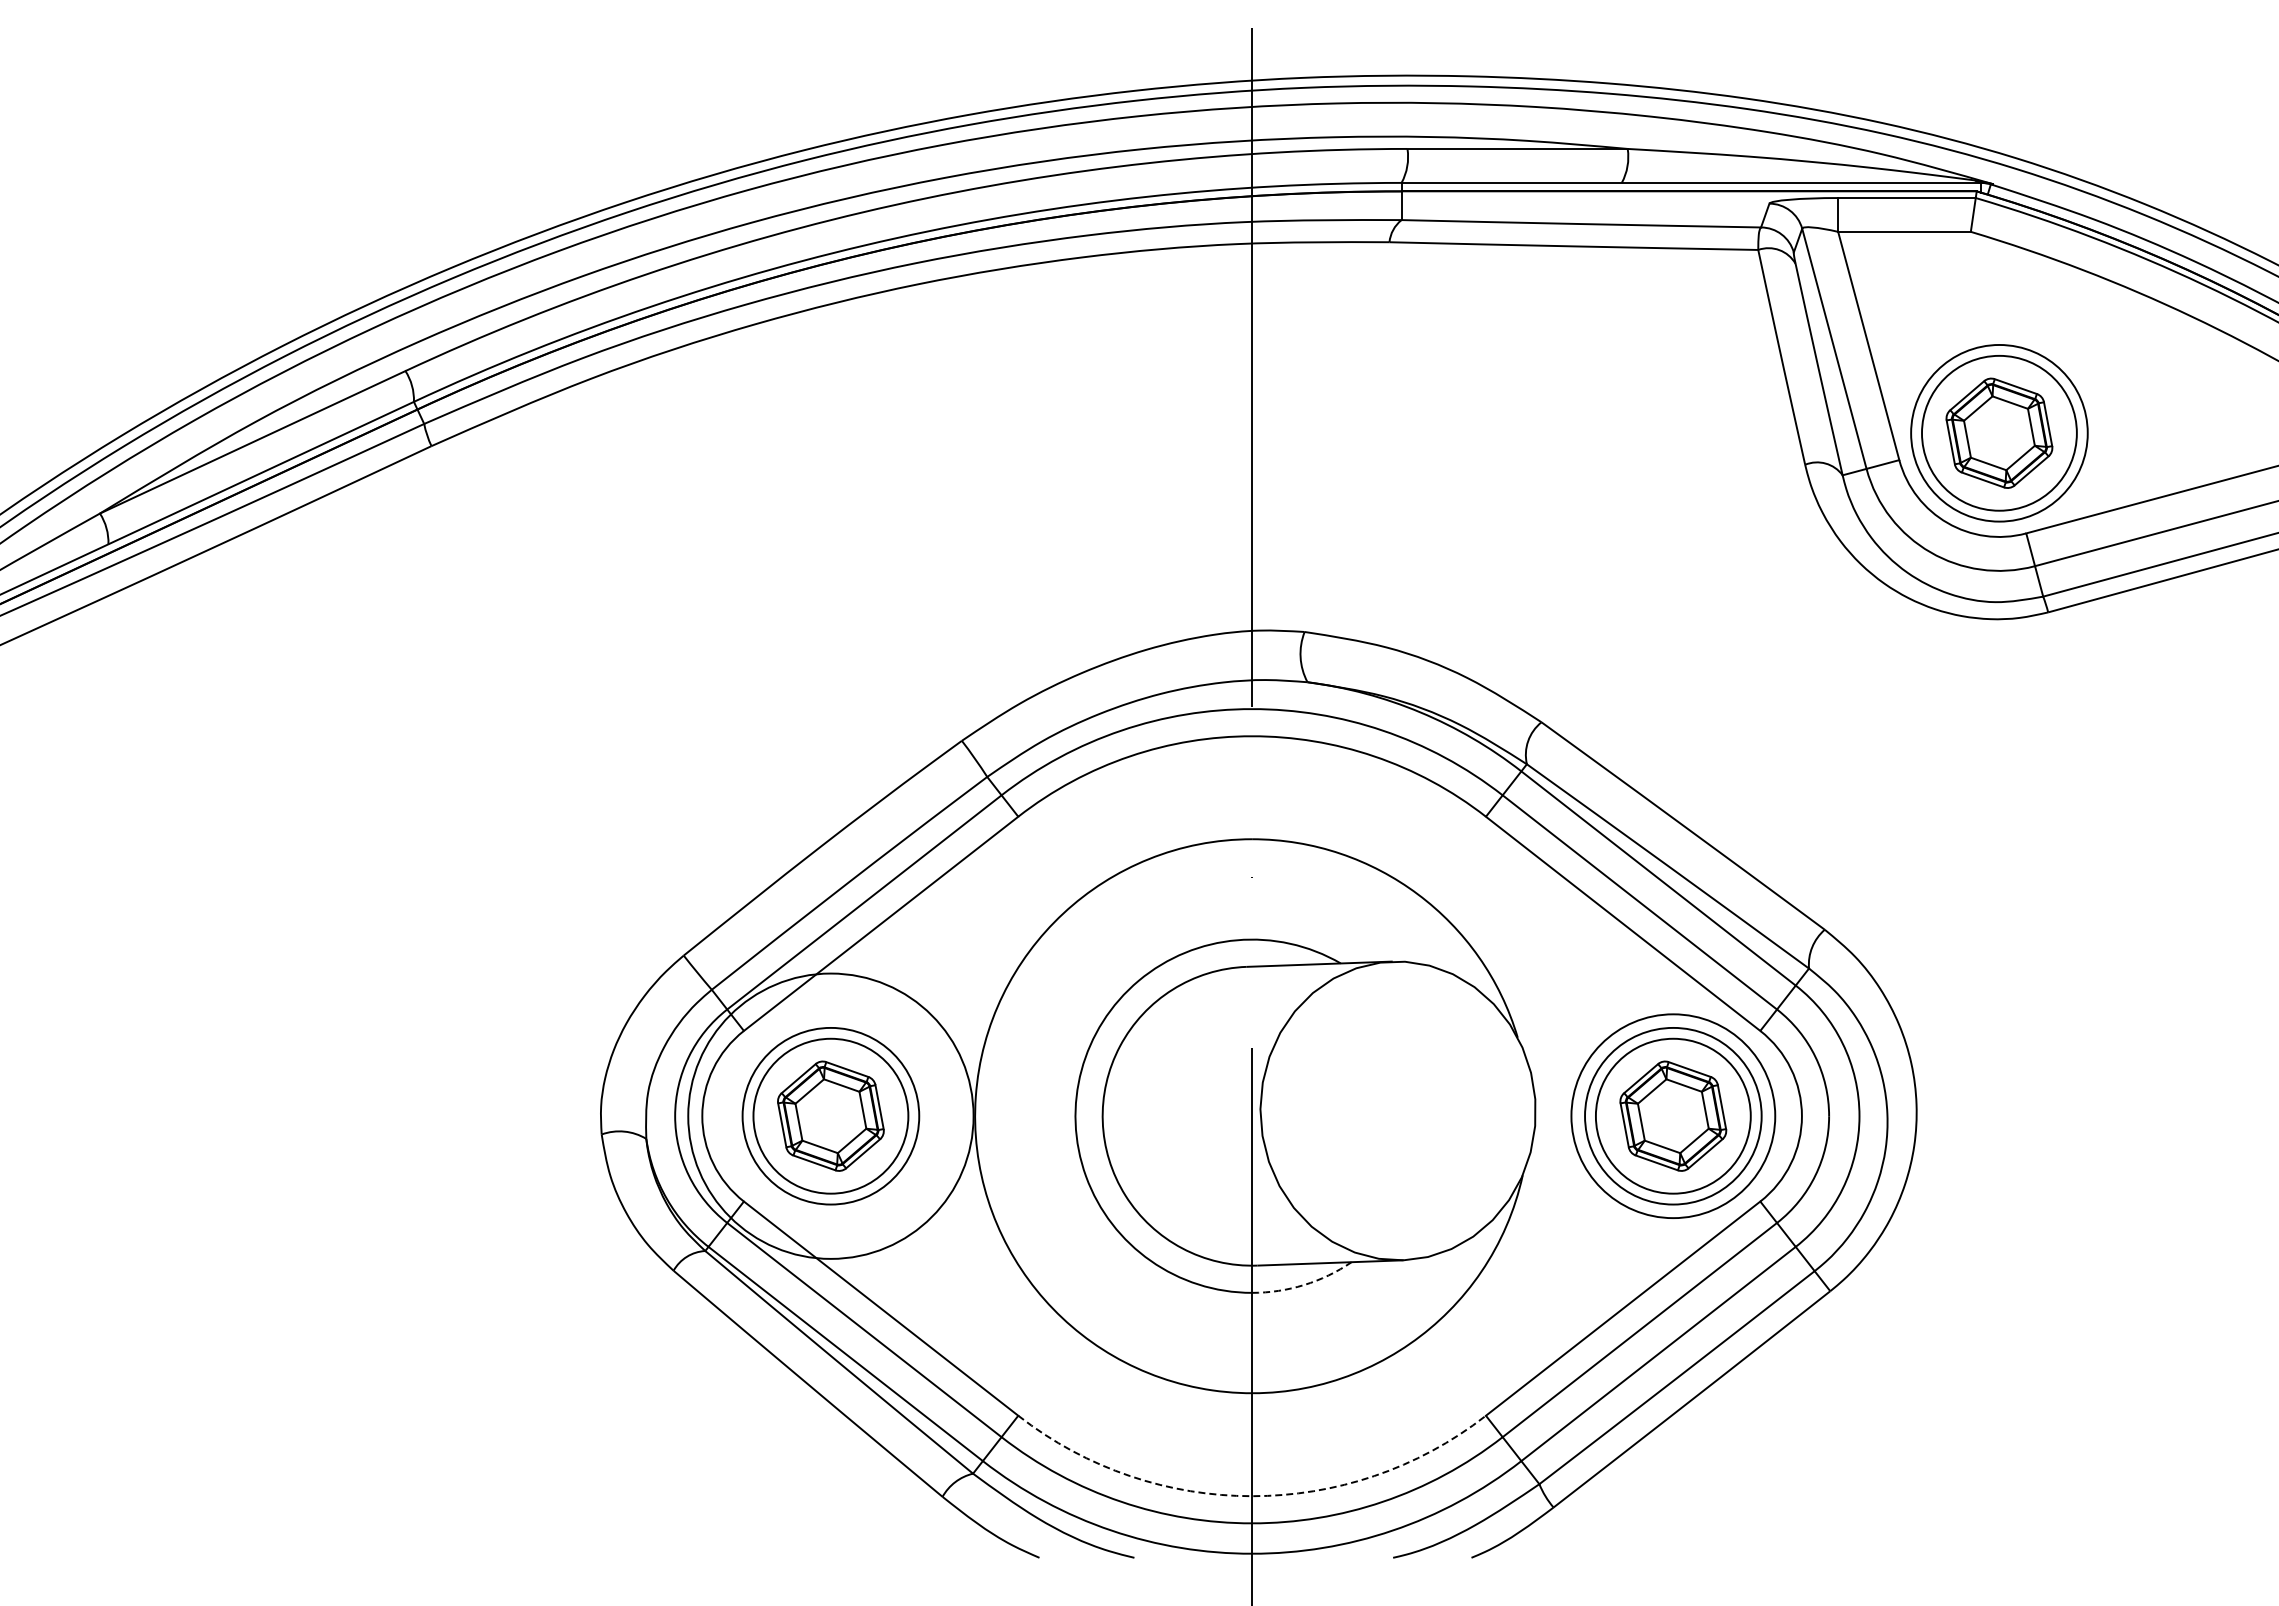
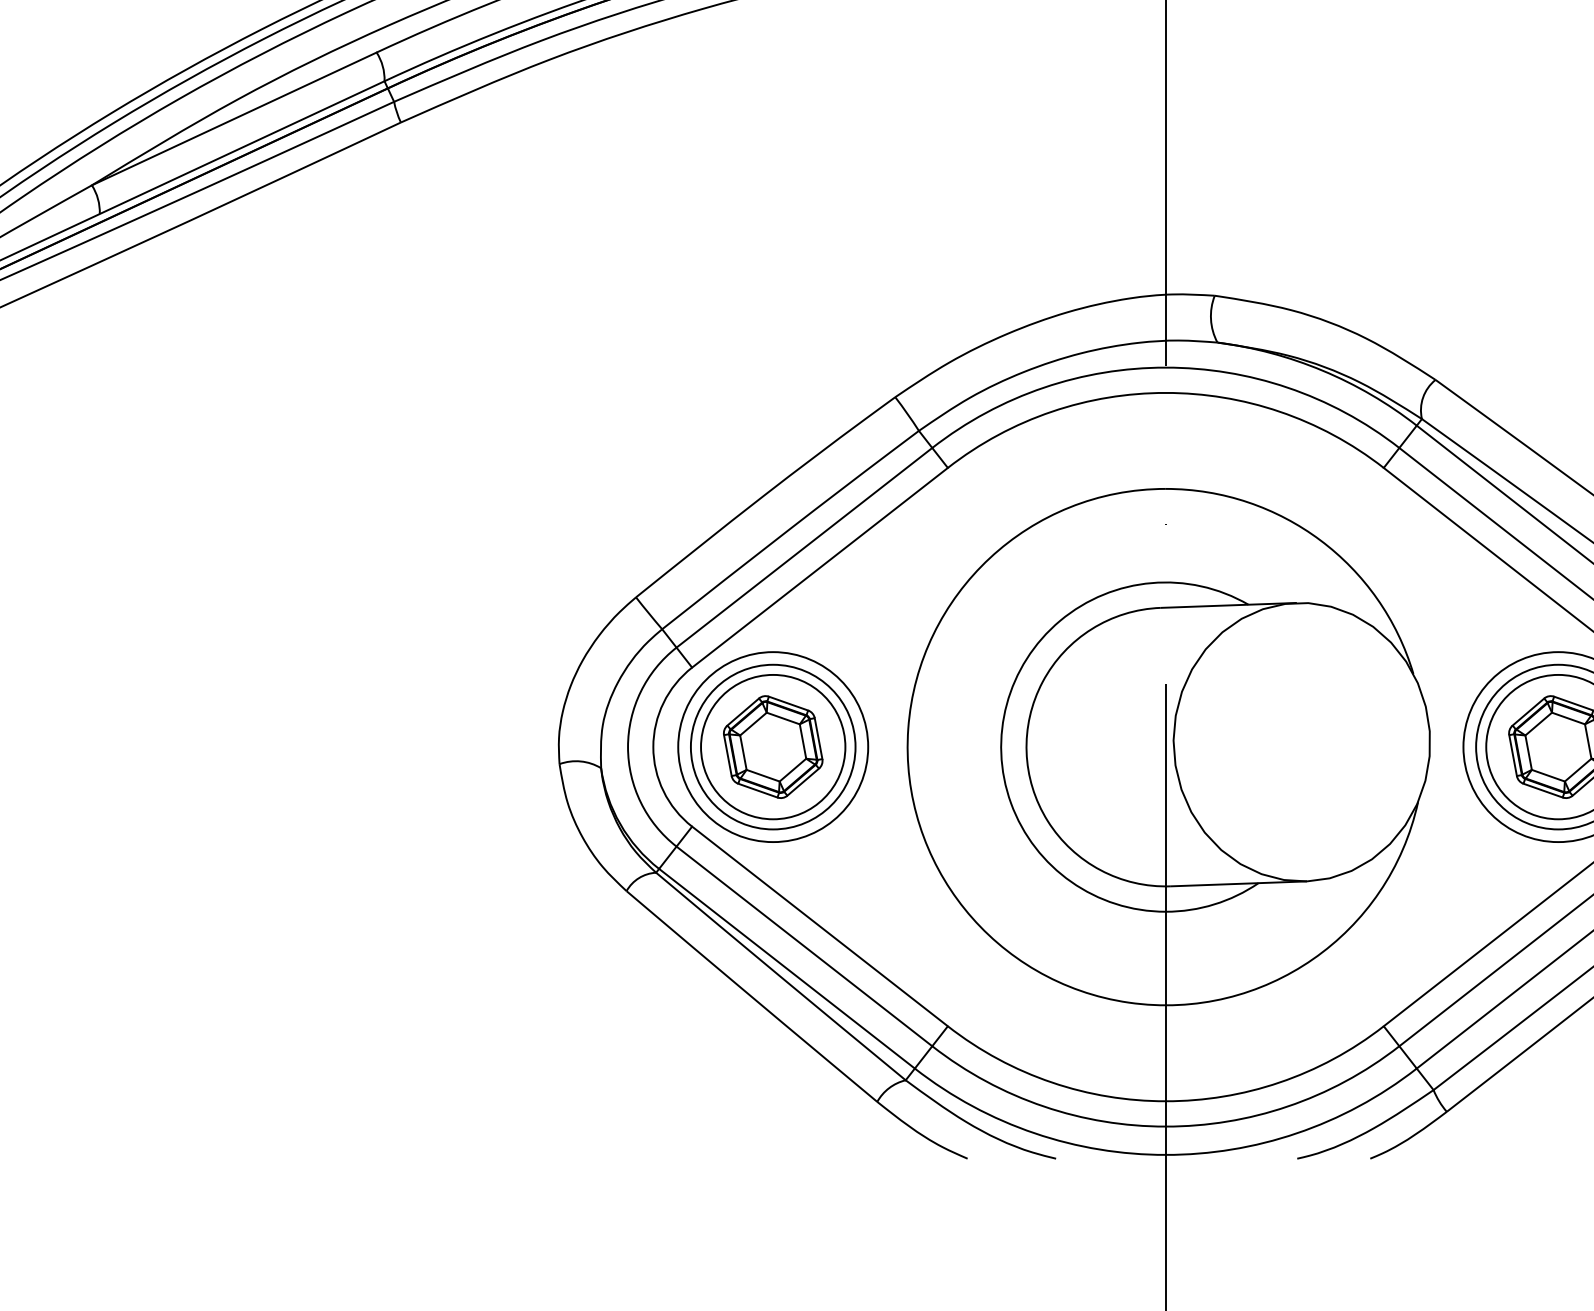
circle: (830, 1116) -> (772, 747), size x0.71
arc: (1304, 1285) -> (1214, 904), dashed -> solid
arc: (1252, 1496) -> (1166, 1101), dashed -> solid

